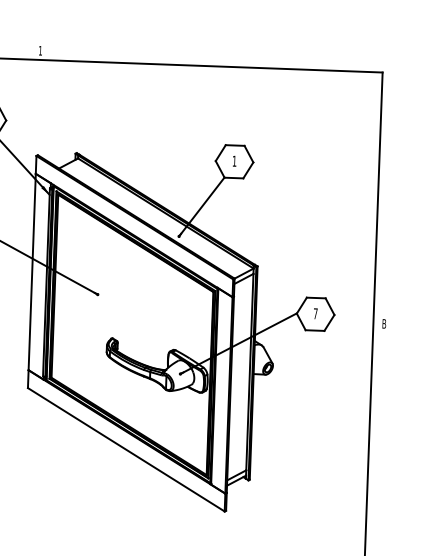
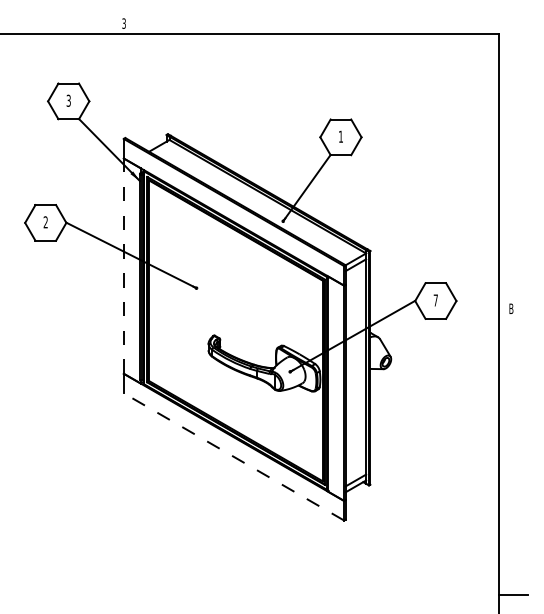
text: (39, 50) -> (123, 23), 1 -> 3
line: (31, 272) -> (123, 266), solid -> dashed
line: (125, 449) -> (233, 456), solid -> dashed

